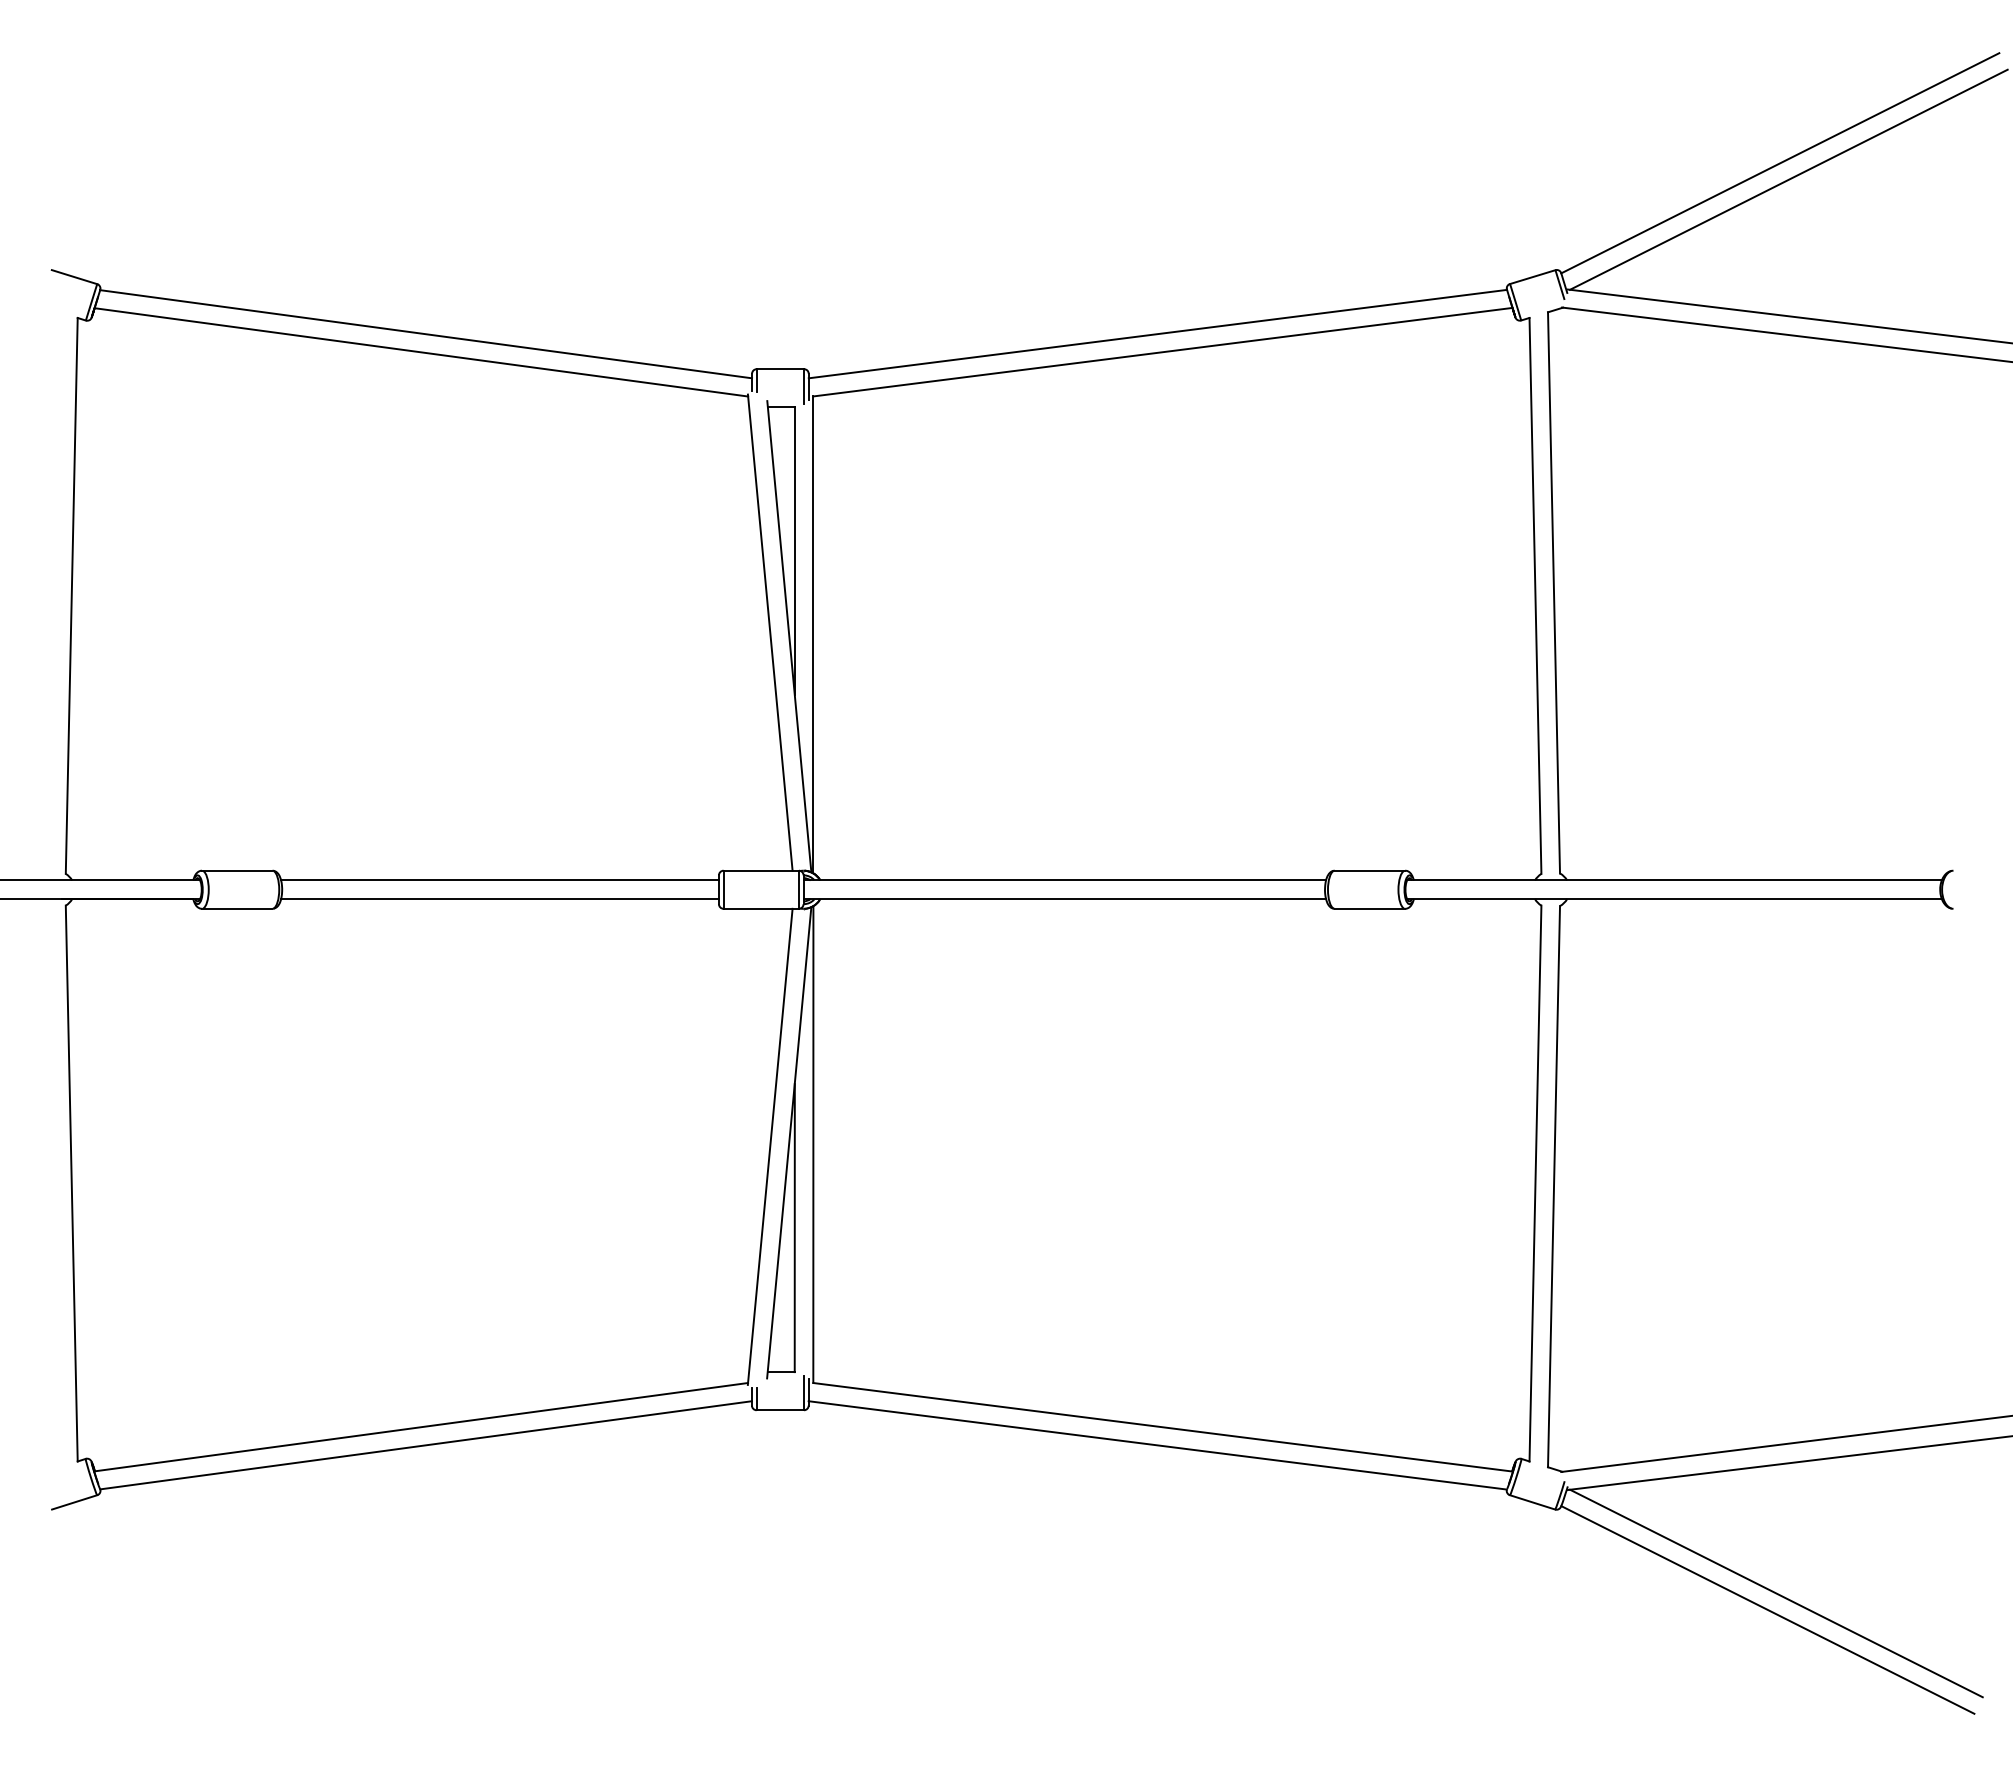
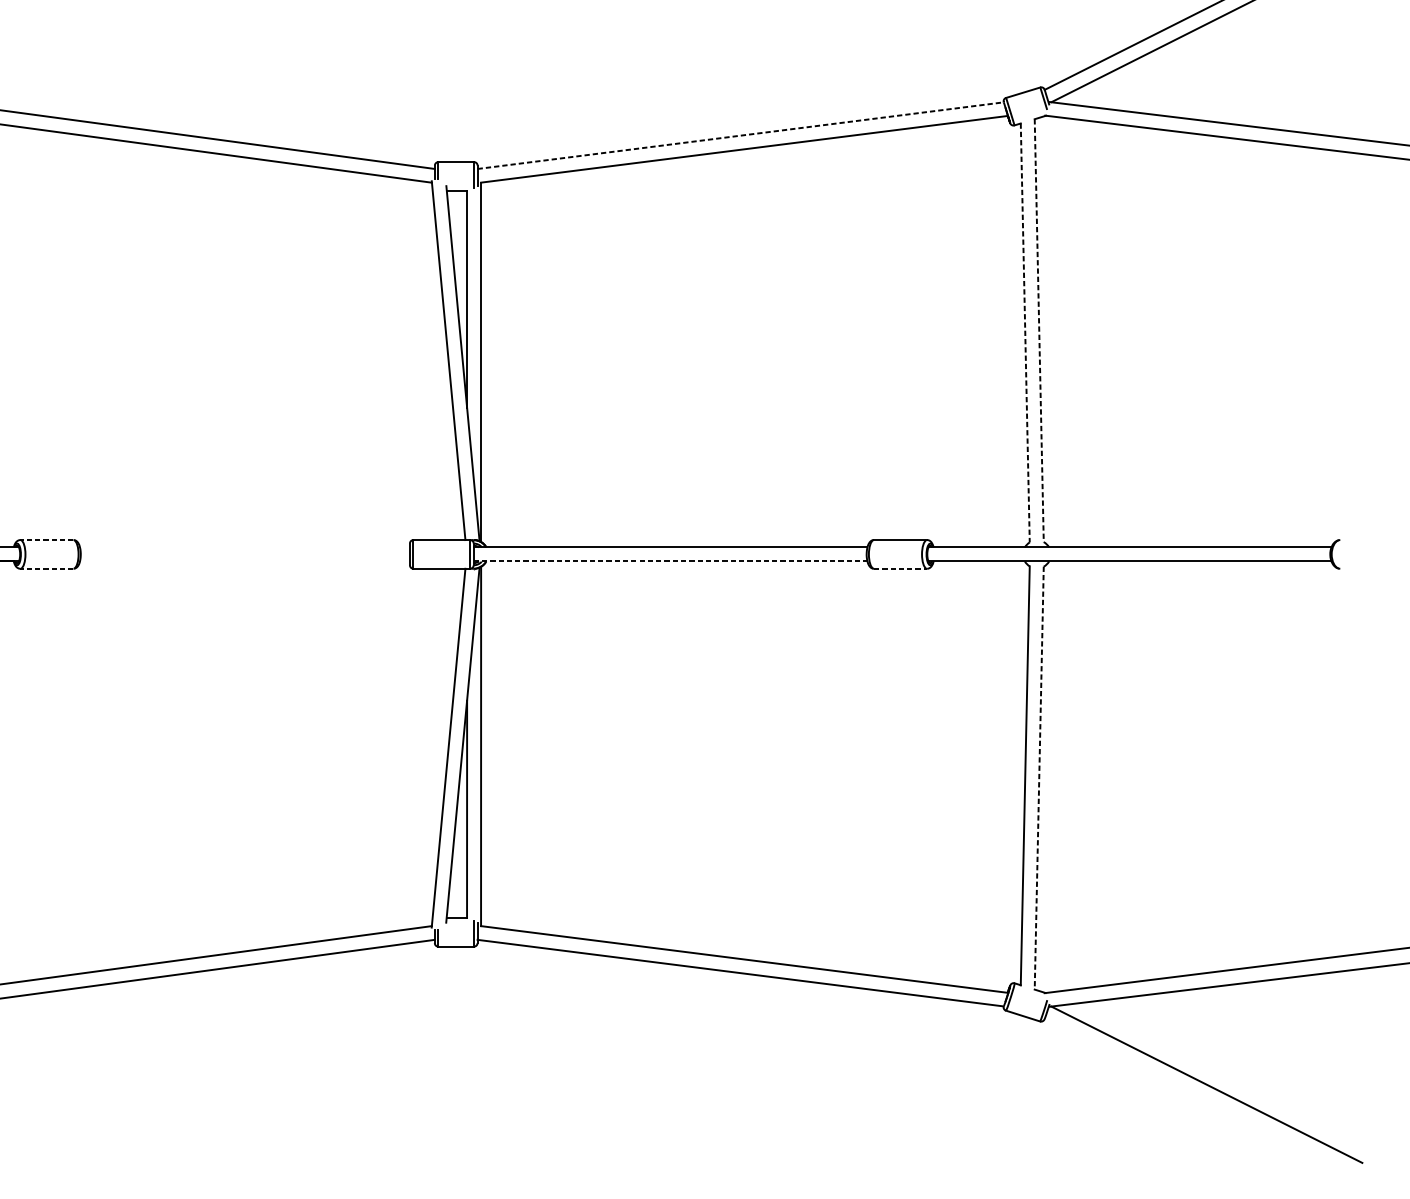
line: (1157, 334) -> (740, 135), solid -> dashed
line: (1554, 592) -> (1039, 330), solid -> dashed
line: (1535, 596) -> (1025, 333), solid -> dashed
line: (236, 870) -> (46, 539), solid -> dashed
line: (499, 880) -> (244, 547), removed
line: (499, 899) -> (244, 561), removed
line: (1065, 899) -> (671, 561), solid -> dashed
line: (236, 908) -> (46, 568), solid -> dashed
line: (1370, 908) -> (900, 568), solid -> dashed
line: (1554, 1186) -> (1039, 778), solid -> dashed
line: (1767, 1609) -> (1200, 1096), removed

